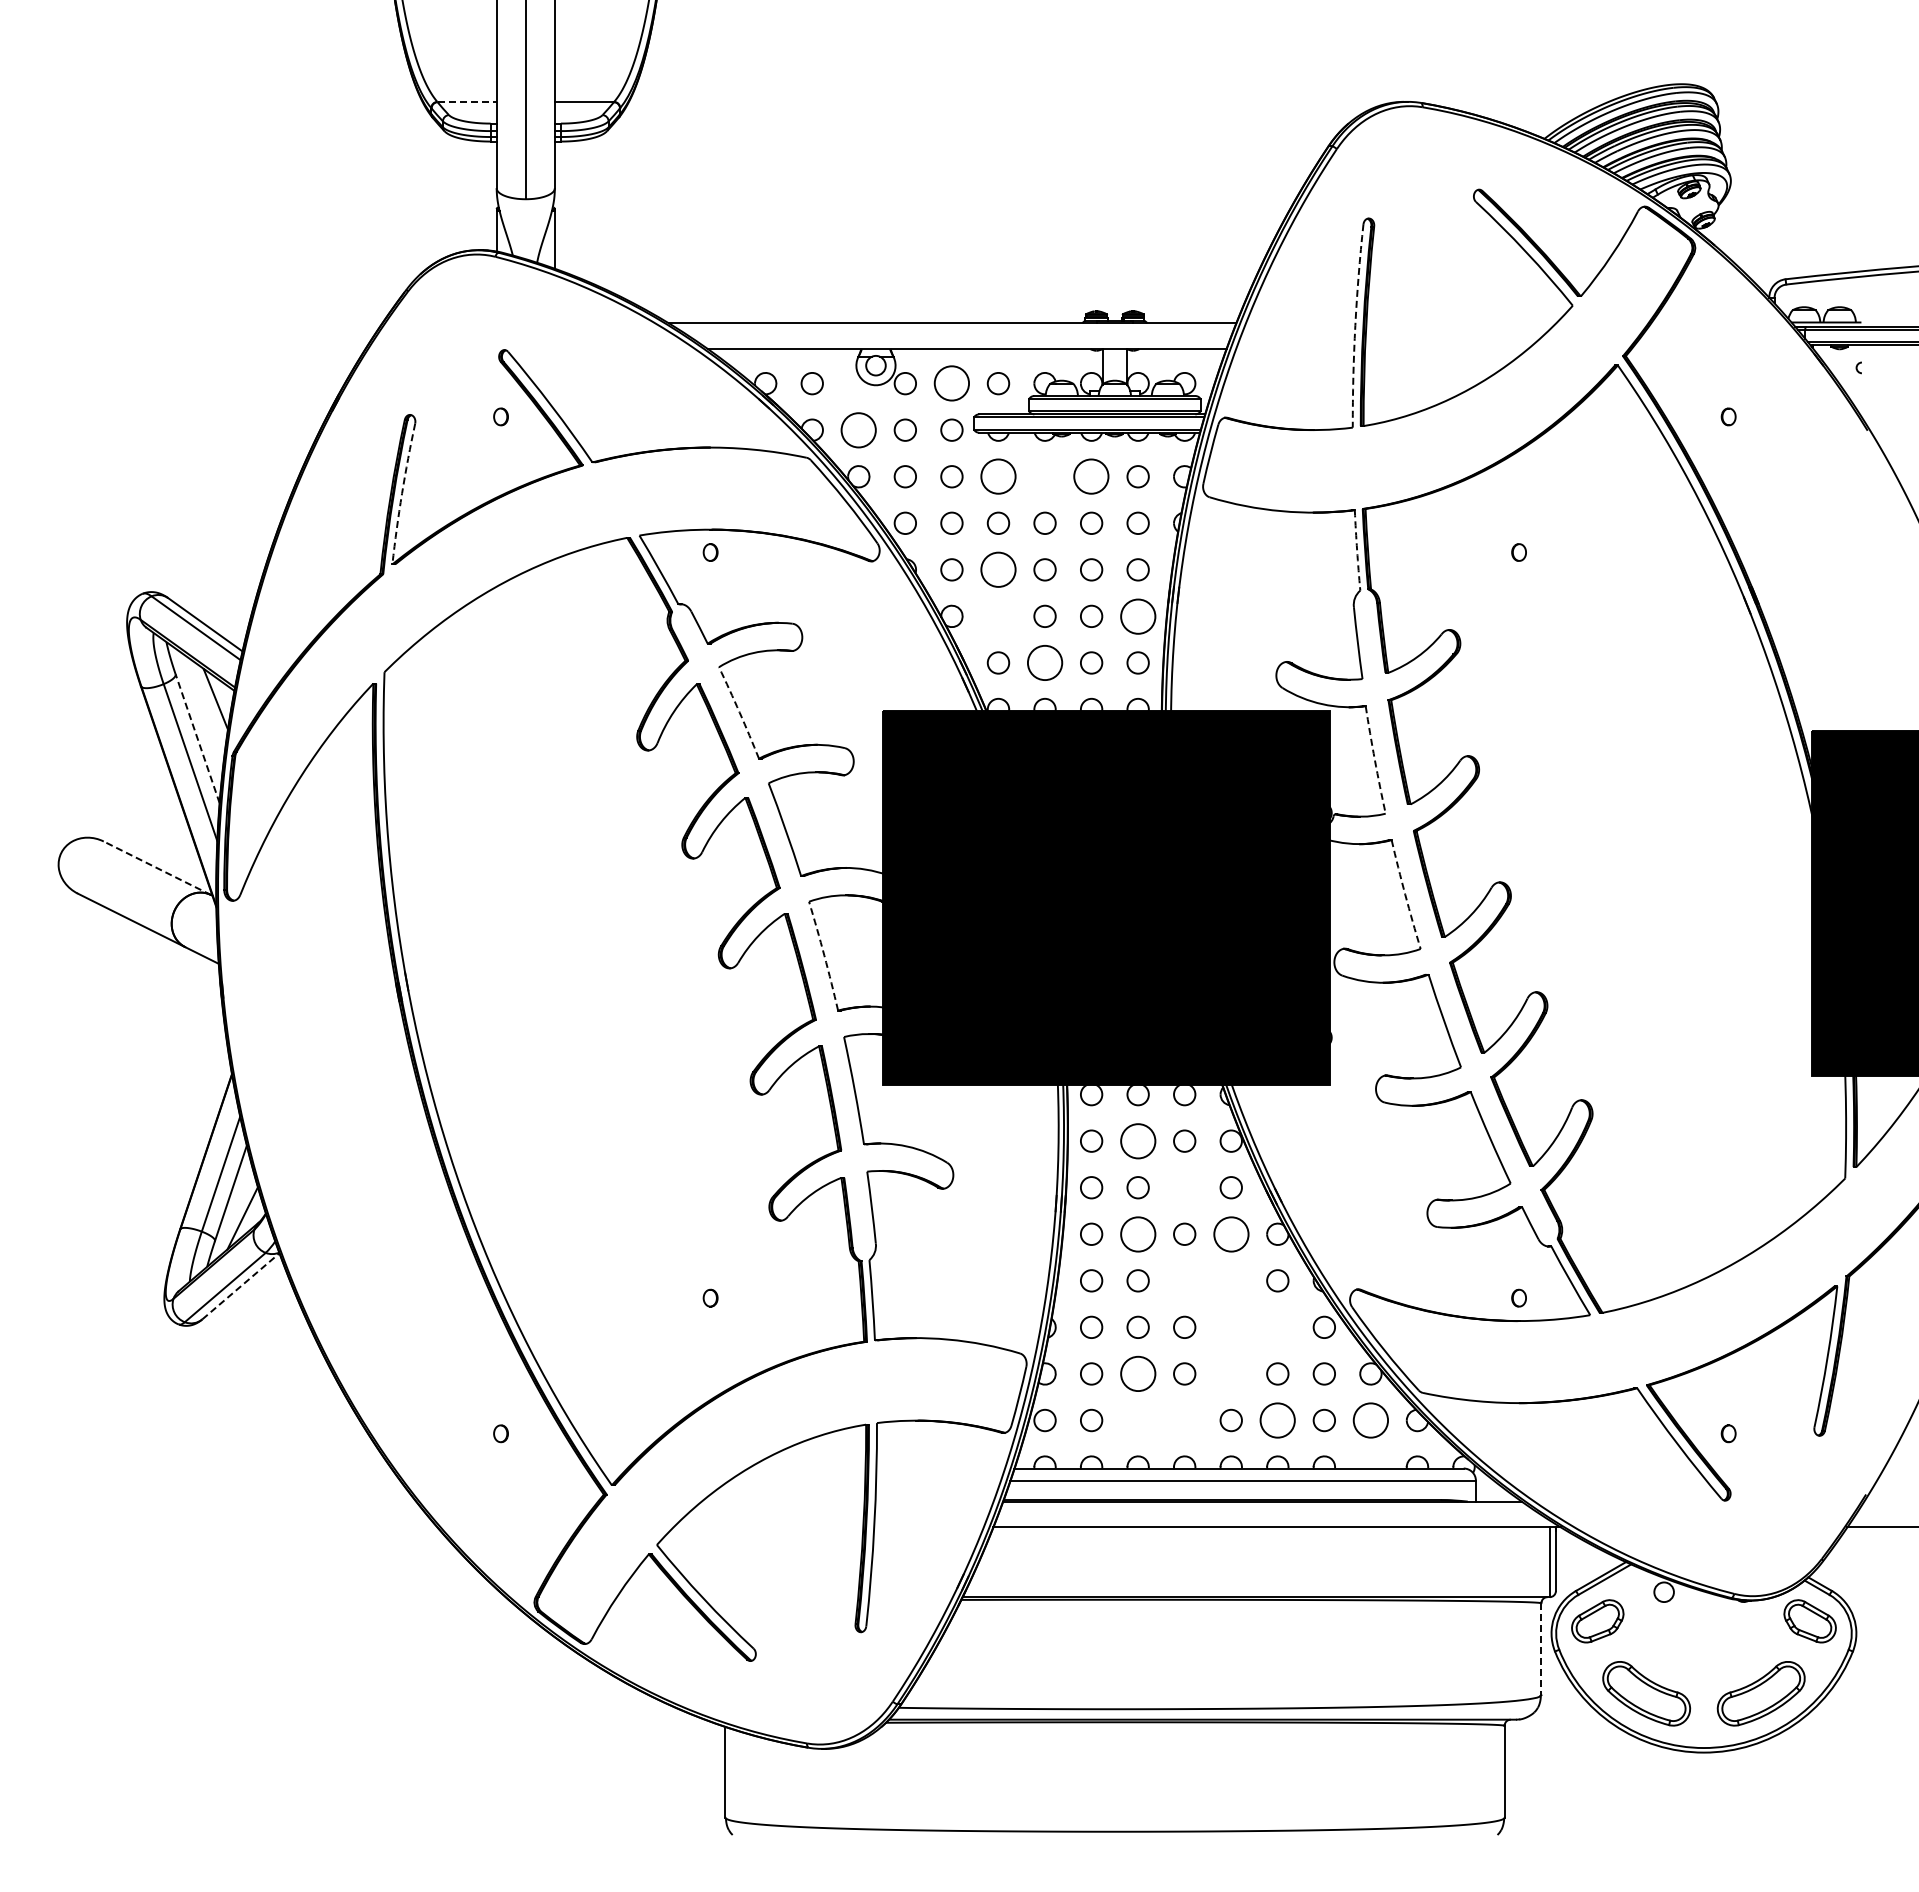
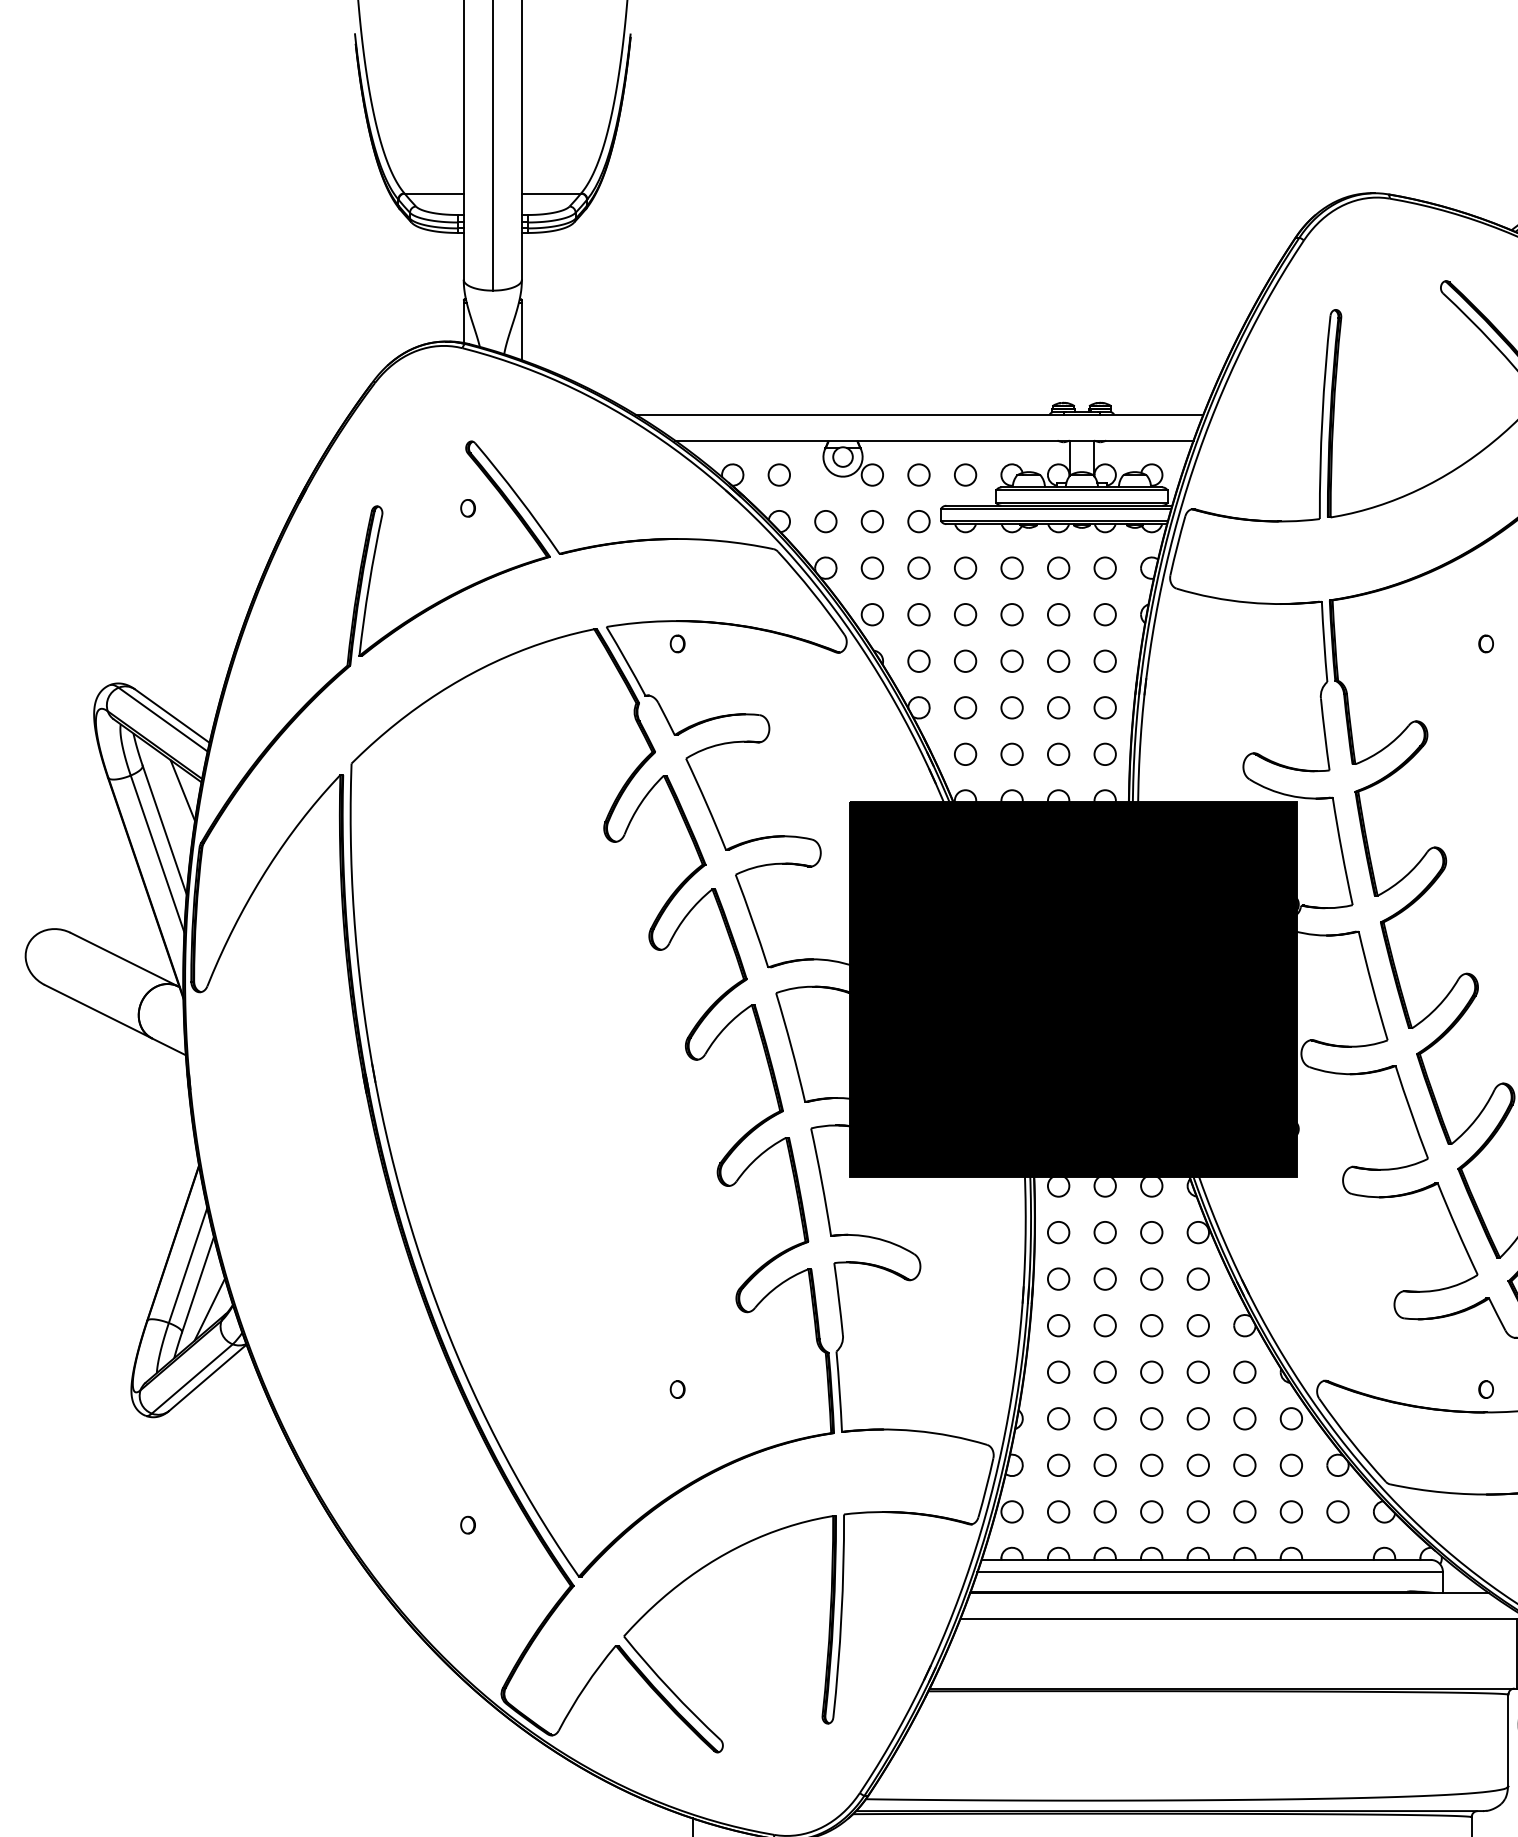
line: (467, 102) -> (434, 193), dashed -> solid
arc: (1355, 325) -> (1322, 416), dashed -> solid
circle: (951, 383) -> (918, 474), size x0.62
circle: (858, 429) -> (825, 520), size x0.62
circle: (998, 476) -> (965, 567), size x0.62
circle: (1044, 476) -> (1011, 567), added
circle: (1091, 476) -> (1058, 567), size x0.62
arc: (402, 493) -> (369, 584), dashed -> solid
arc: (1357, 550) -> (1324, 641), dashed -> solid
circle: (998, 569) -> (965, 660), size x0.62
circle: (998, 615) -> (965, 706), added
circle: (1137, 615) -> (1104, 706), size x0.62
circle: (1044, 662) -> (1011, 753), size x0.62
arc: (739, 712) -> (706, 803), dashed -> solid
line: (197, 738) -> (164, 829), dashed -> solid
arc: (1374, 760) -> (1341, 851), dashed -> solid
line: (157, 868) -> (124, 959), dashed -> solid
arc: (1405, 894) -> (1372, 985), dashed -> solid
arc: (824, 955) -> (791, 1046), dashed -> solid
circle: (1137, 1140) -> (1104, 1231), size x0.62
circle: (1184, 1187) -> (1151, 1278), added
circle: (1137, 1233) -> (1104, 1324), size x0.62
circle: (1230, 1233) -> (1197, 1324), size x0.62
circle: (1184, 1280) -> (1151, 1371), added
circle: (1230, 1280) -> (1197, 1371), added
line: (240, 1286) -> (207, 1377), dashed -> solid
circle: (1230, 1326) -> (1197, 1417), added
circle: (1277, 1326) -> (1244, 1417), added
circle: (1137, 1373) -> (1104, 1464), size x0.62
circle: (1230, 1373) -> (1197, 1464), added
circle: (1137, 1420) -> (1104, 1511), added
circle: (1184, 1420) -> (1151, 1511), added
circle: (1277, 1420) -> (1244, 1511), size x0.62
circle: (1370, 1420) -> (1337, 1511), size x0.62
line: (1541, 1649) -> (1508, 1740), dashed -> solid

